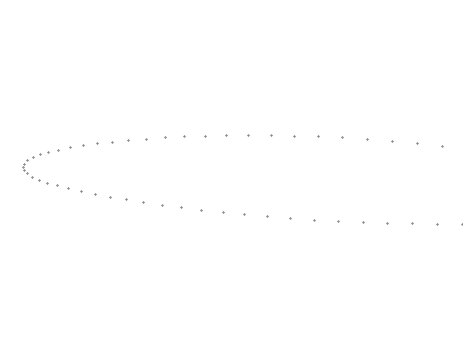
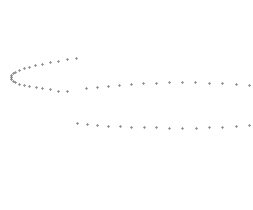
part: (83, 148) -> (42, 65), moved

